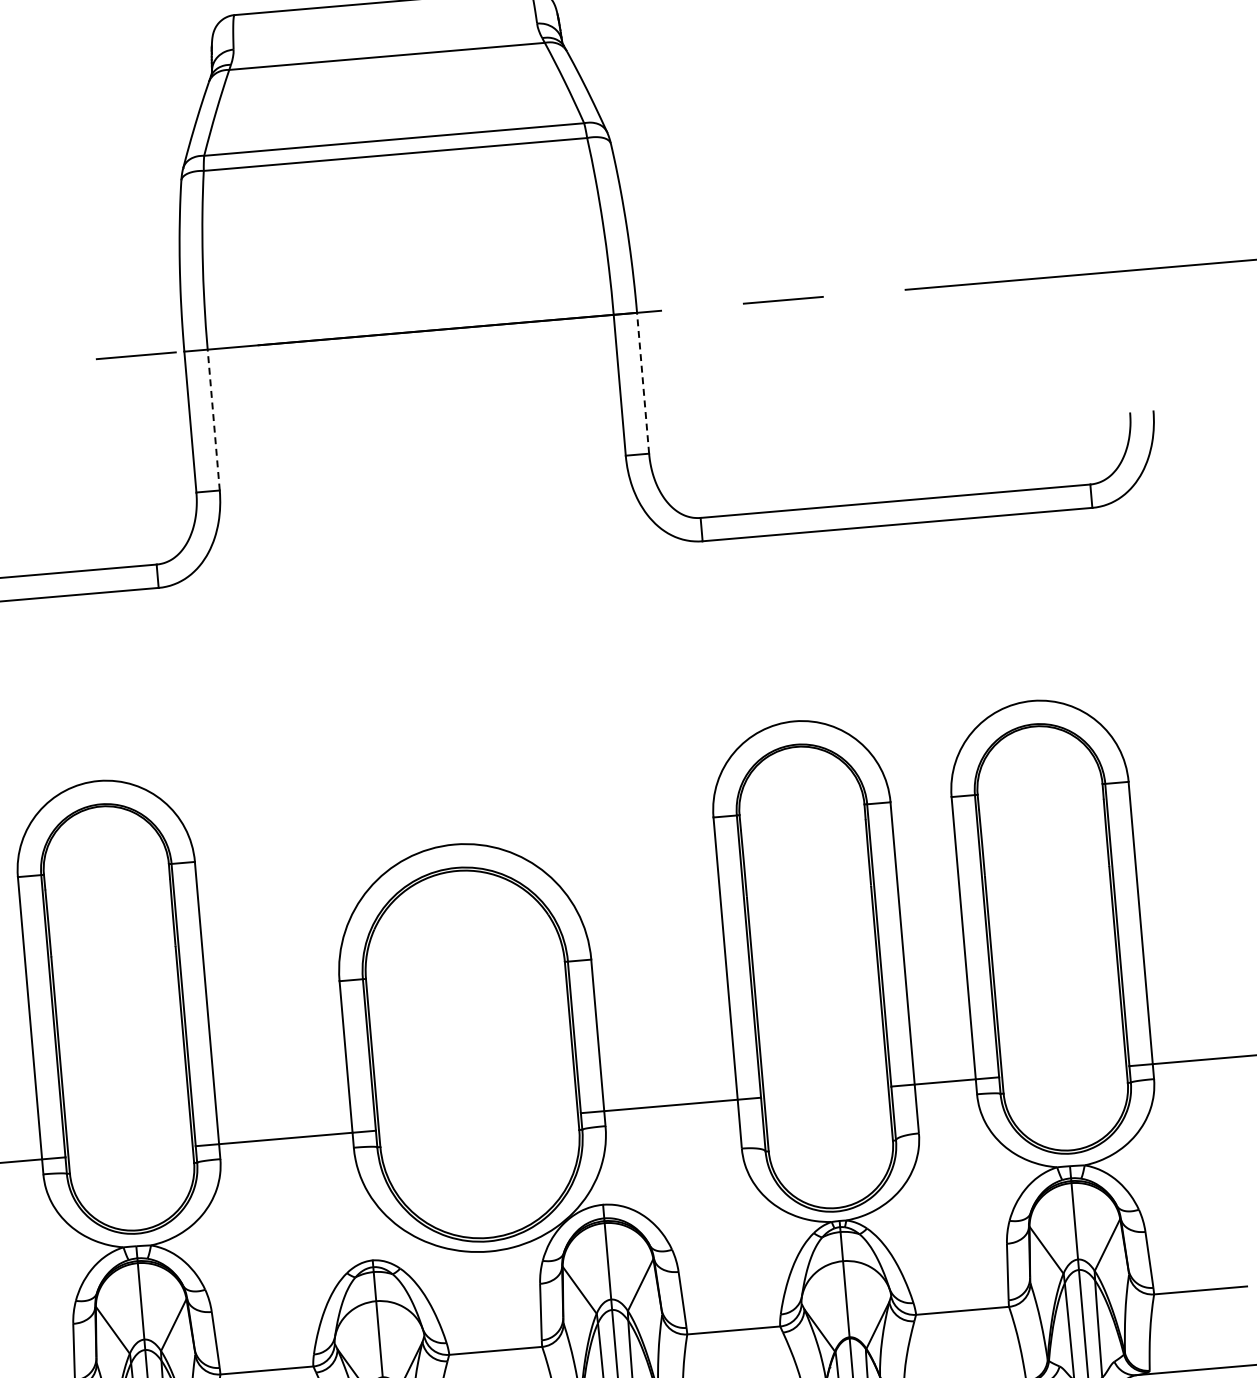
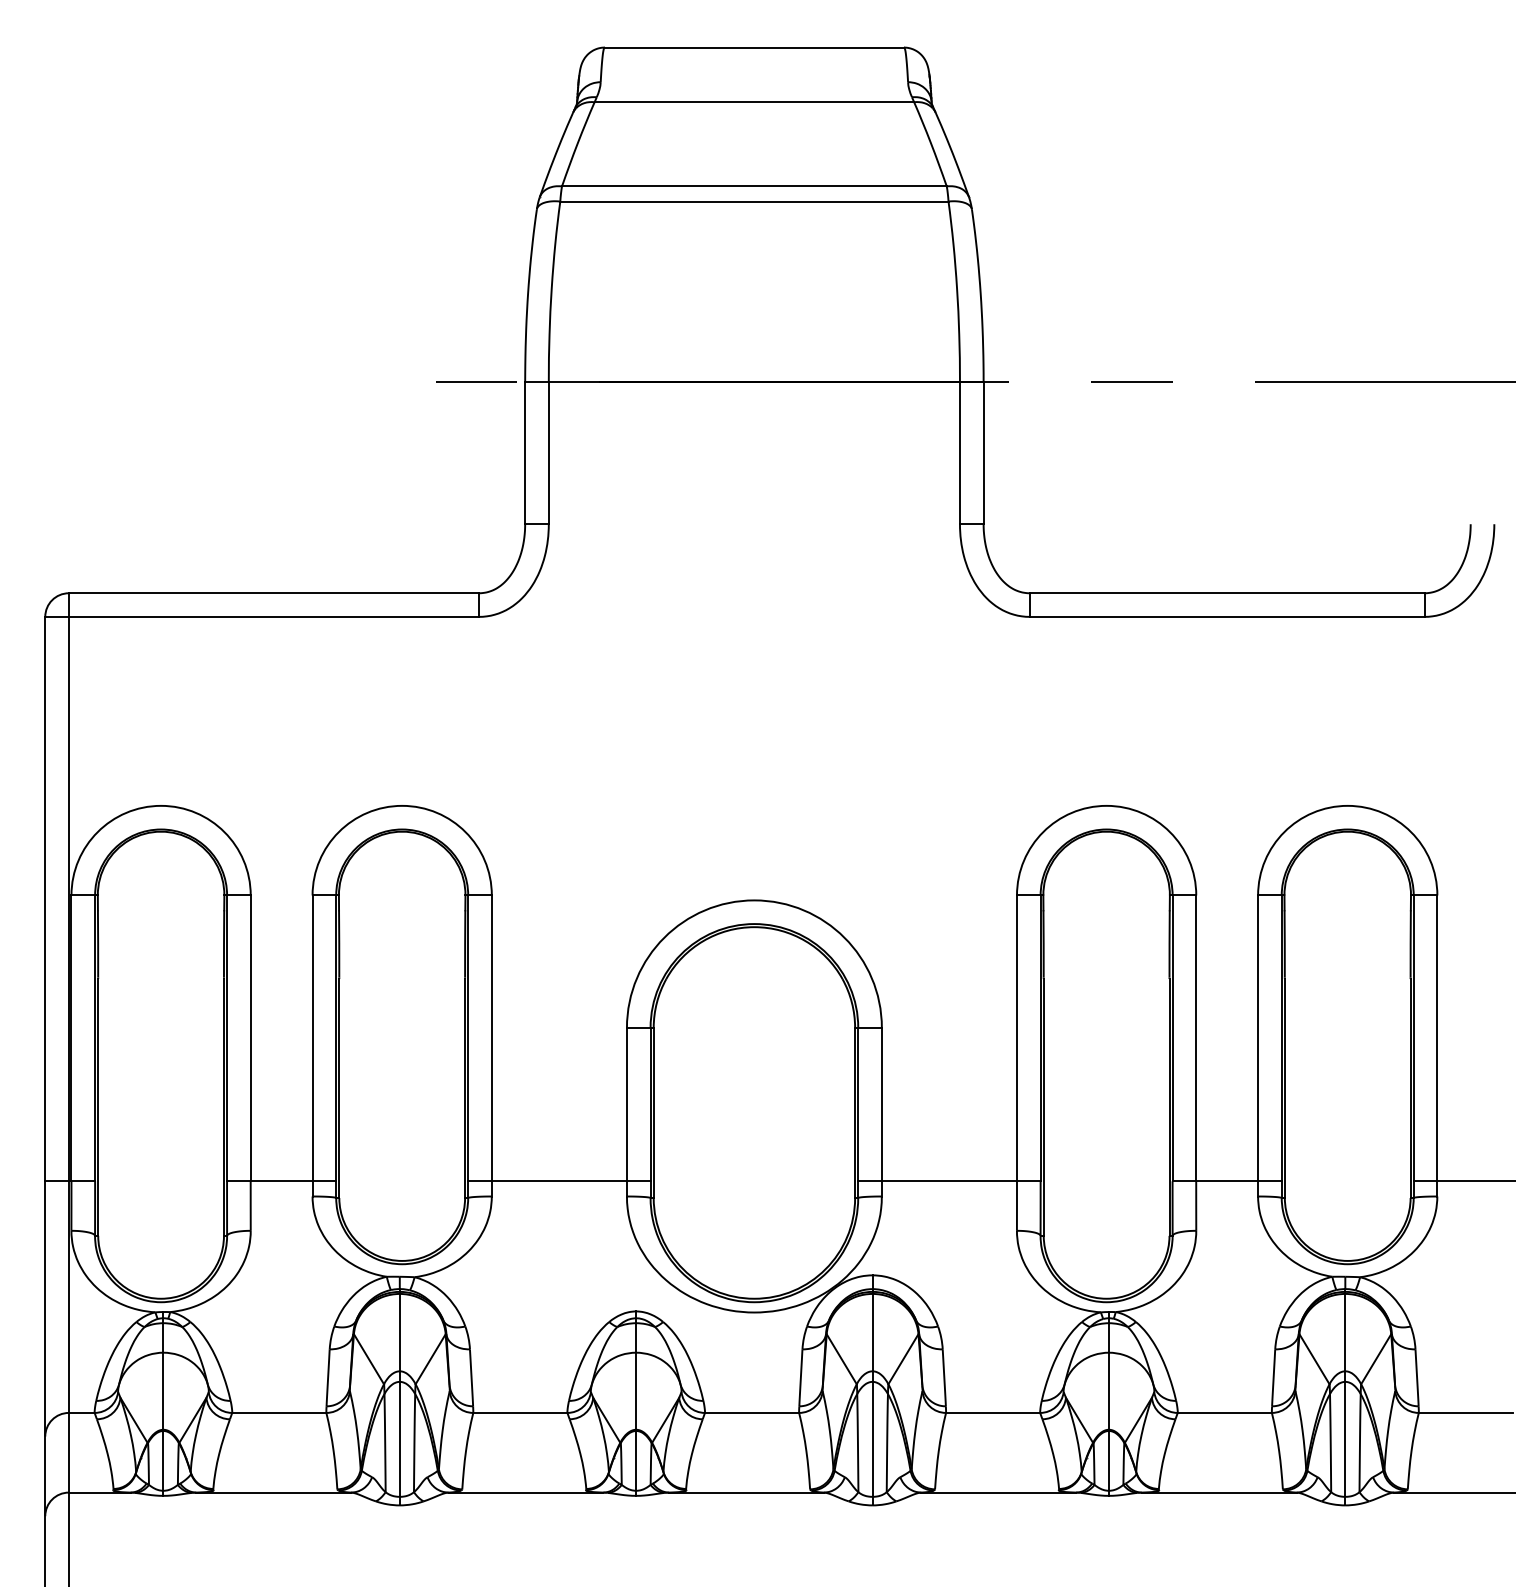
line: (642, 382) -> (983, 452), dashed -> solid
line: (213, 419) -> (548, 452), dashed -> solid

